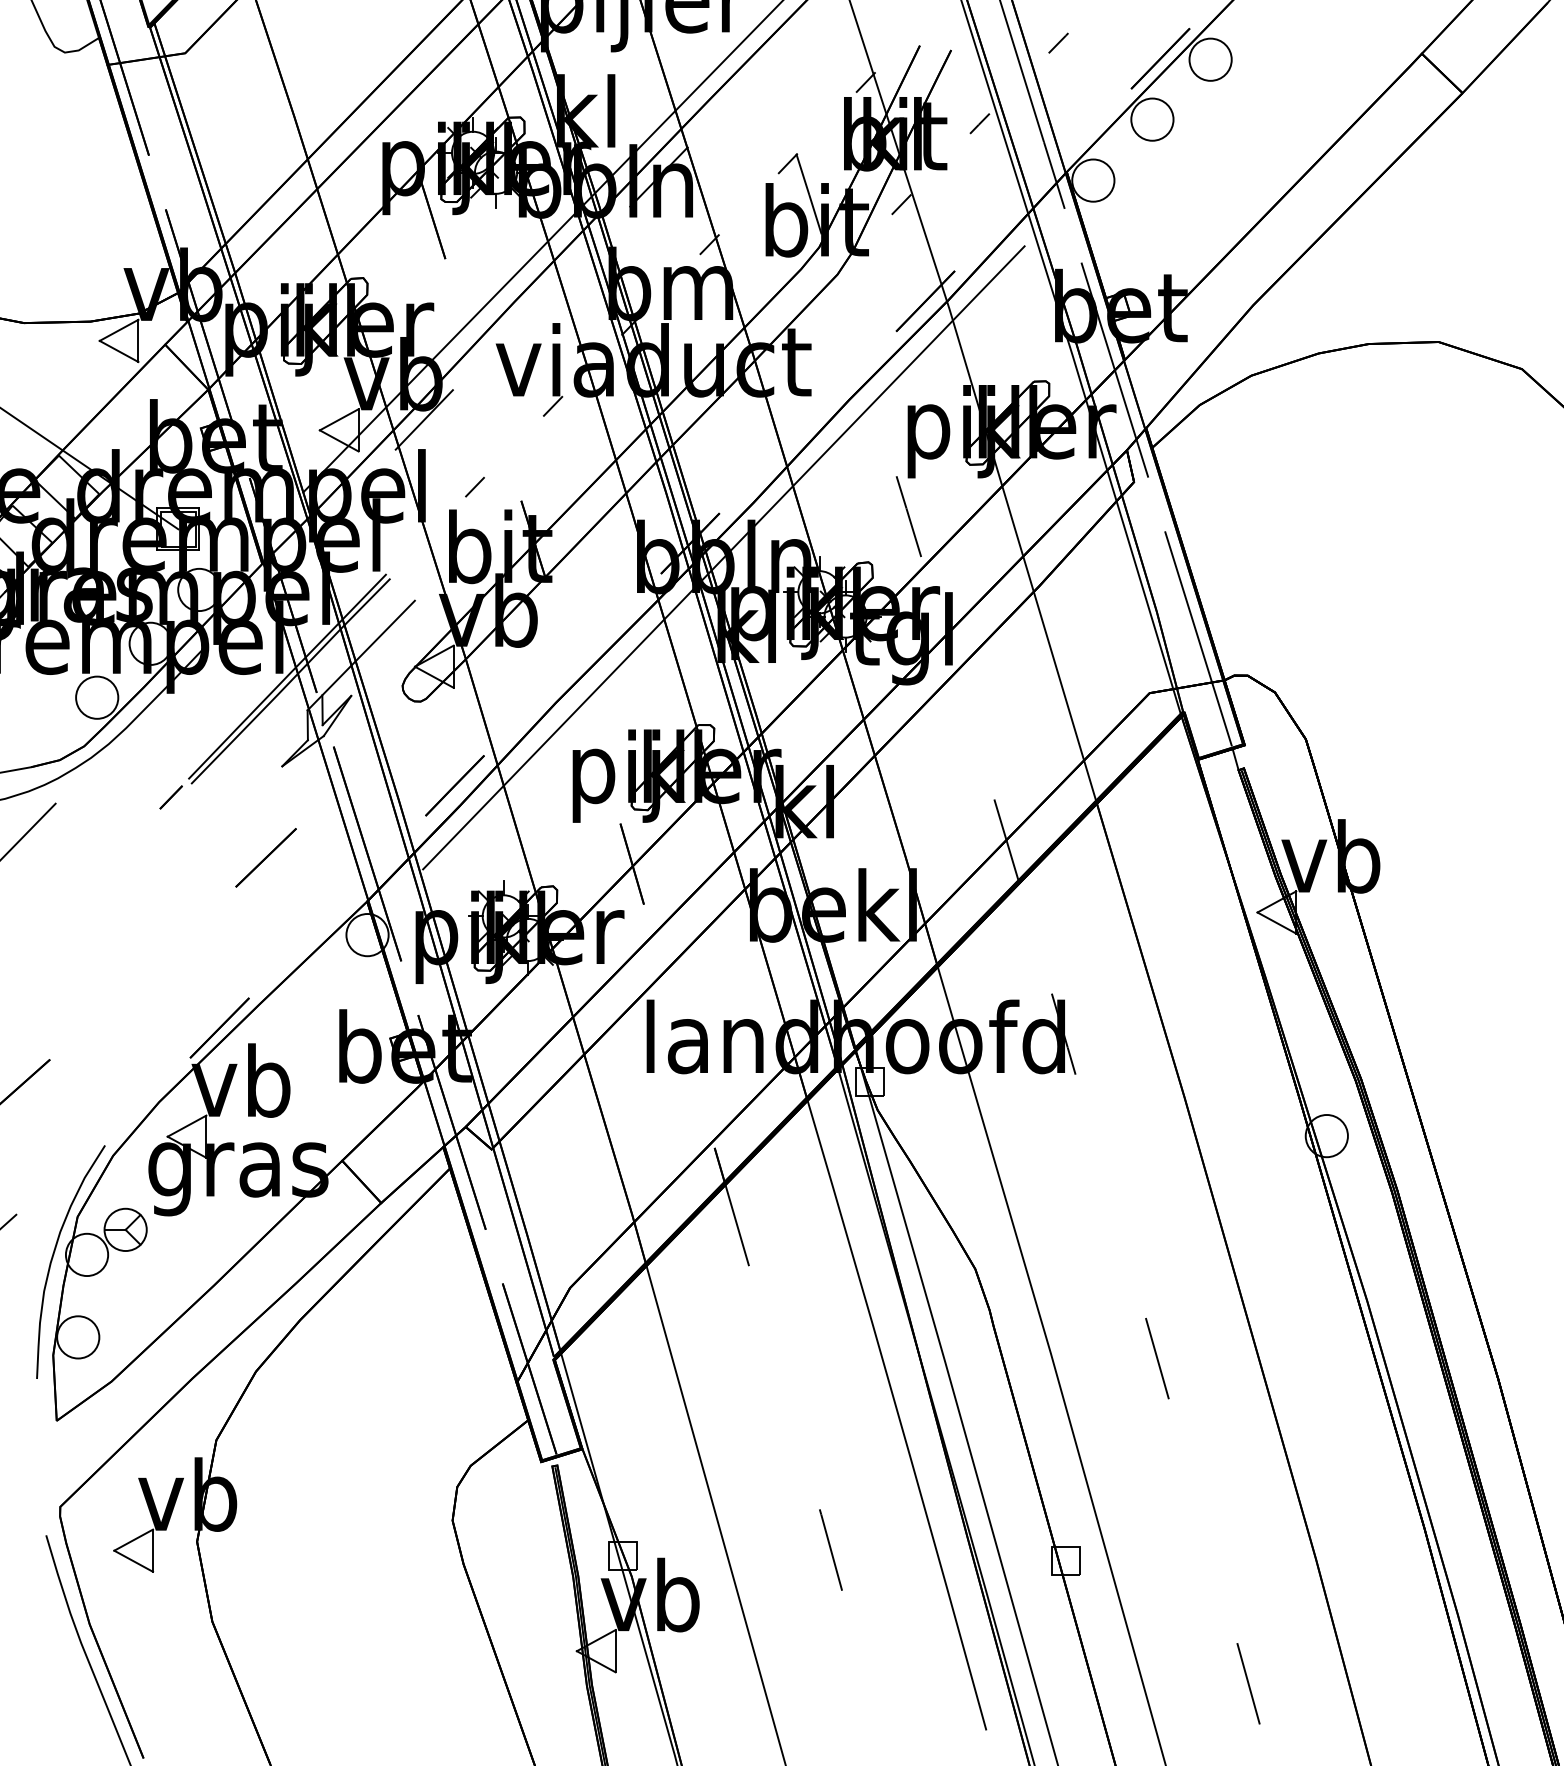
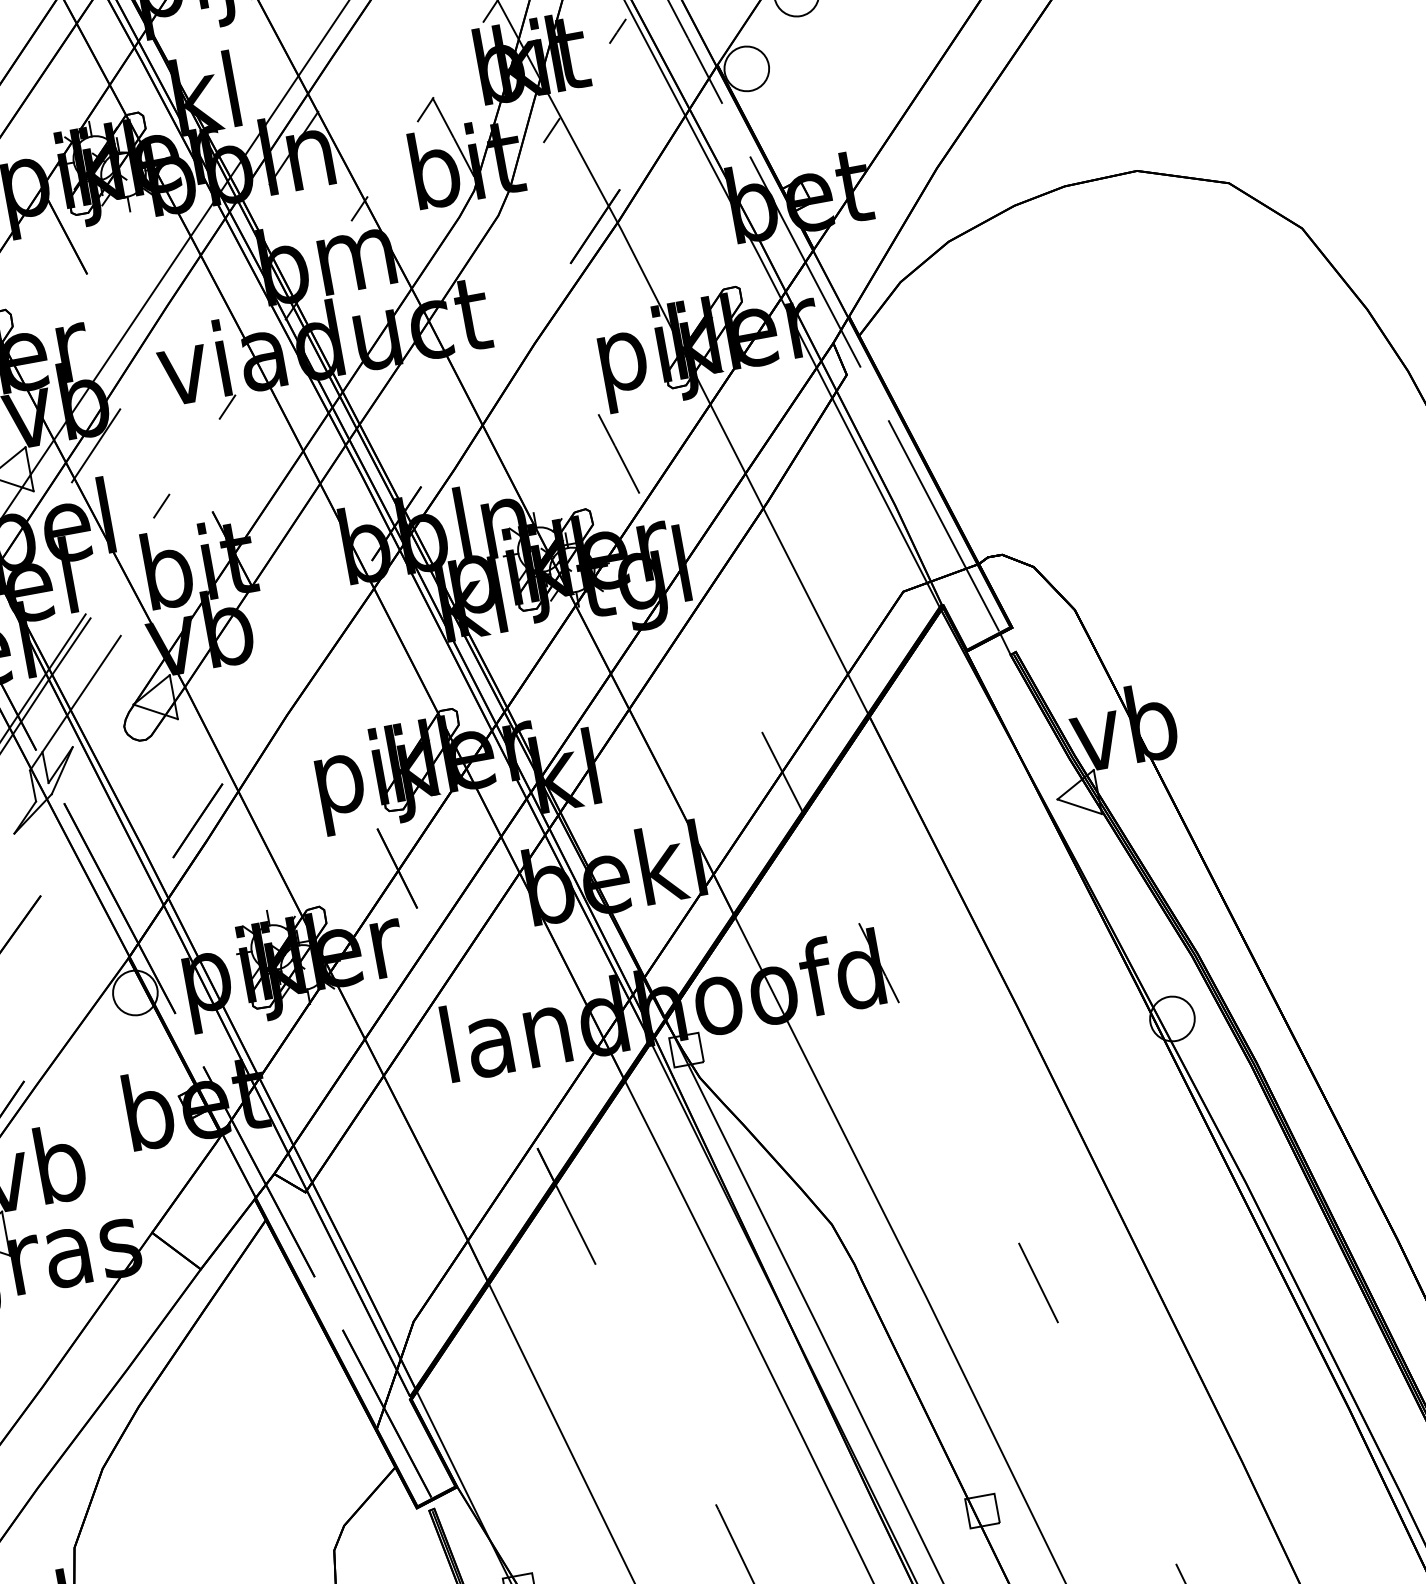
line: (723, 557) -> (433, 531), removed

